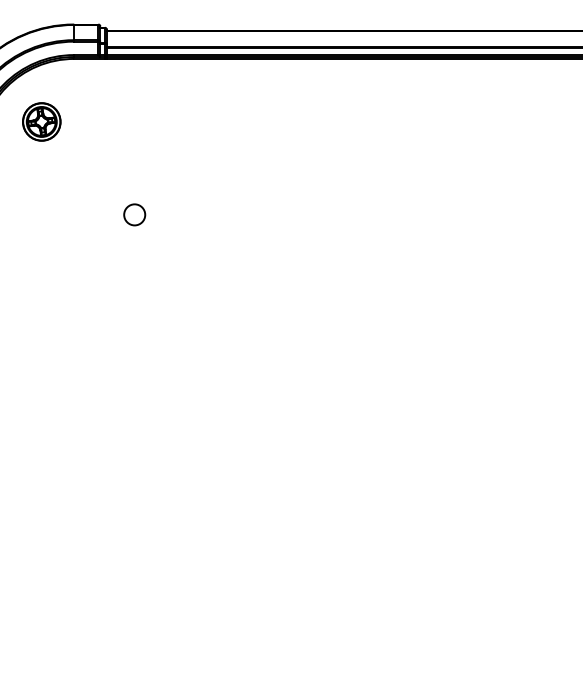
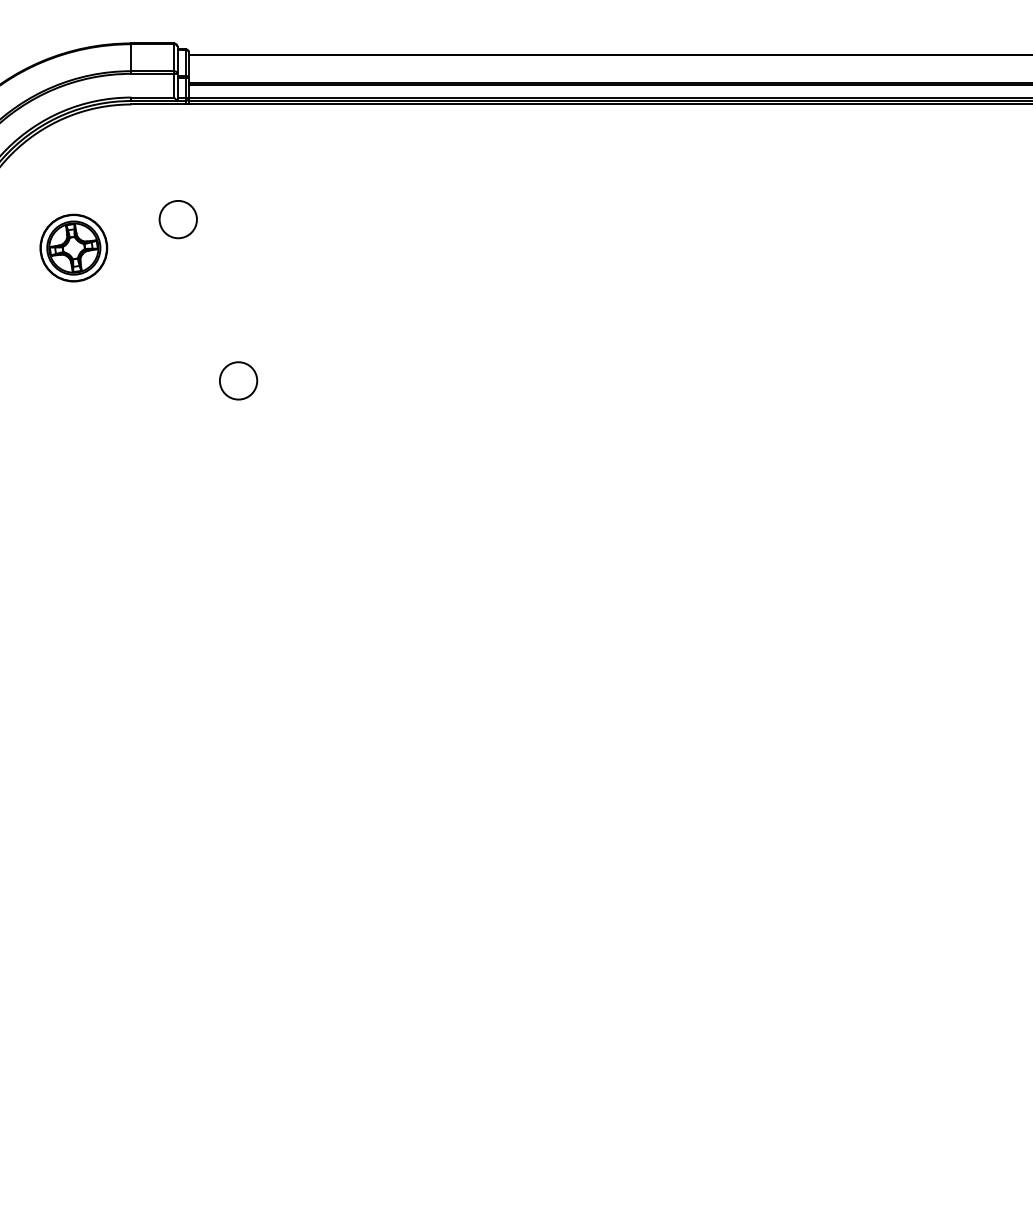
part: (41, 121) -> (73, 247), moved
circle: (100, 123) -> (177, 218), added

